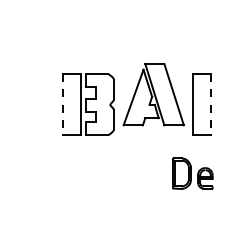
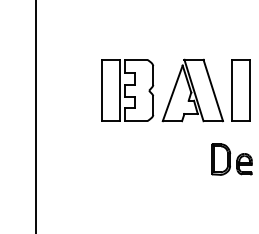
part: (153, 94) -> (192, 90), moved
line: (63, 104) -> (102, 90), dashed -> solid
line: (211, 104) -> (250, 90), dashed -> solid

